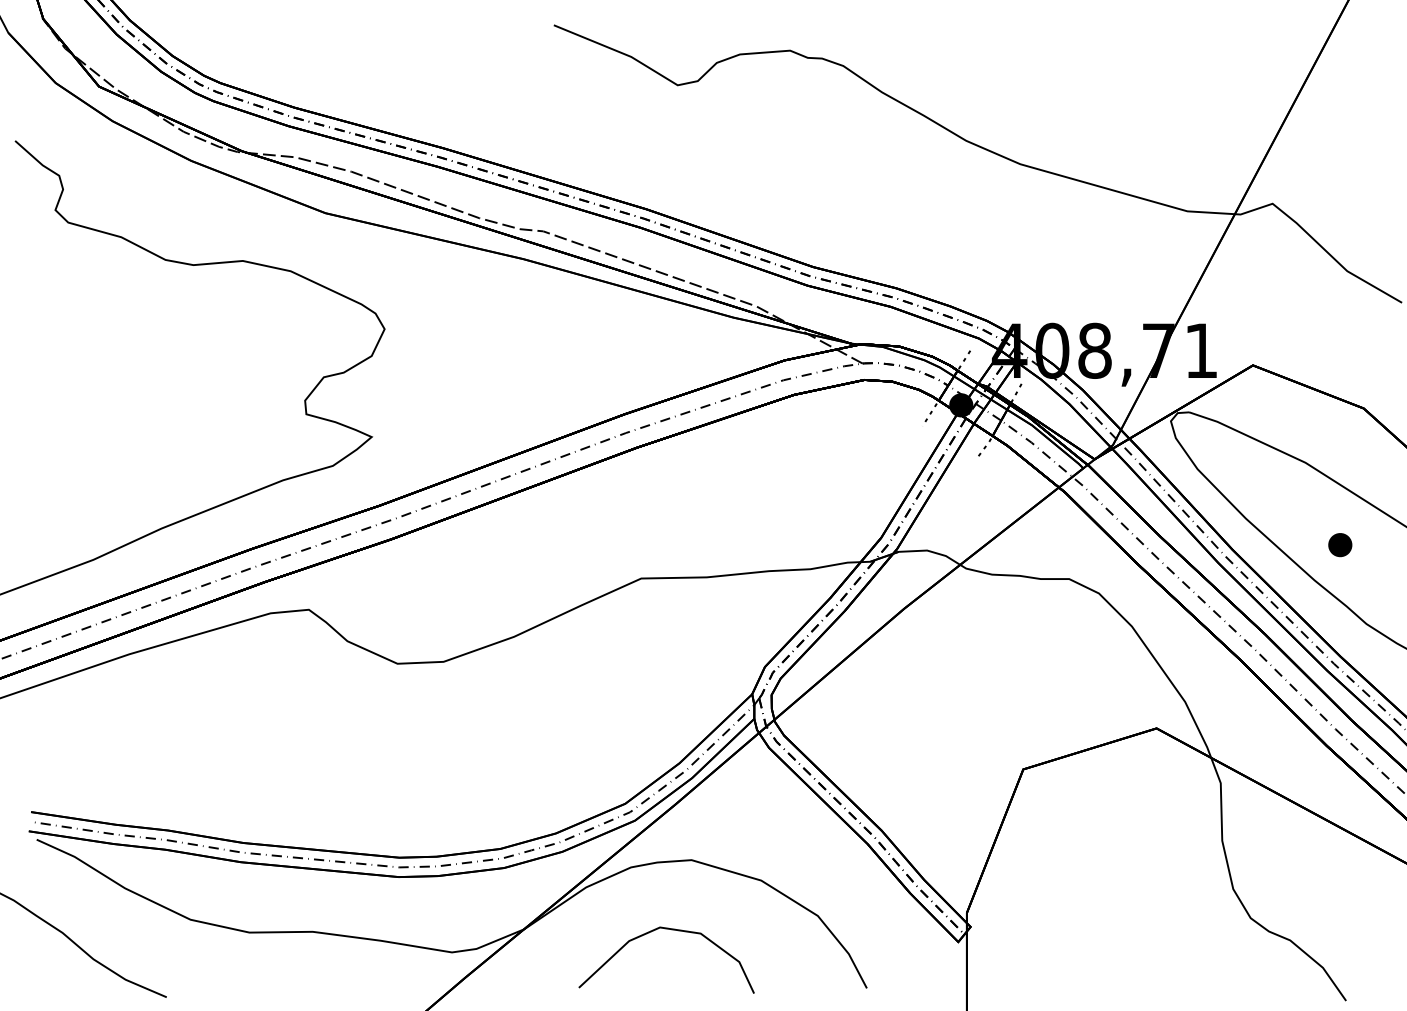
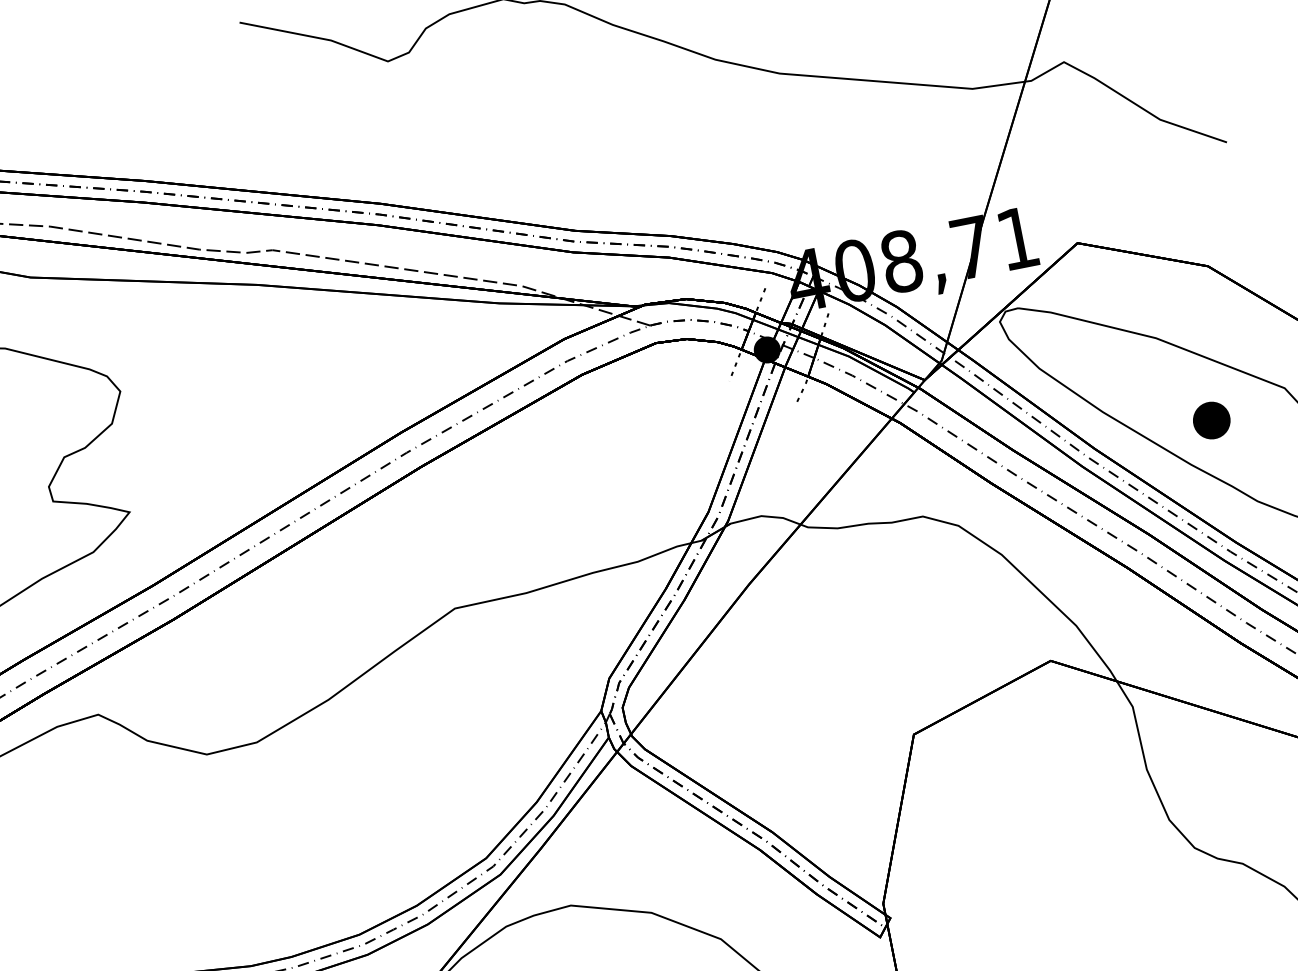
part: (1340, 545) -> (1212, 421), size x1.4

